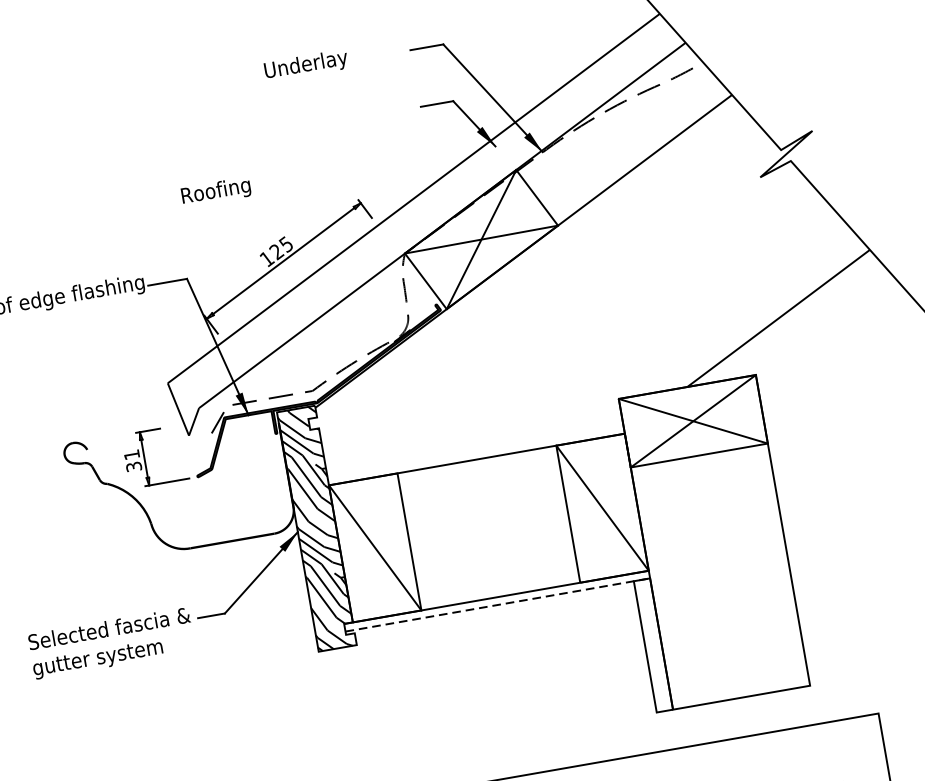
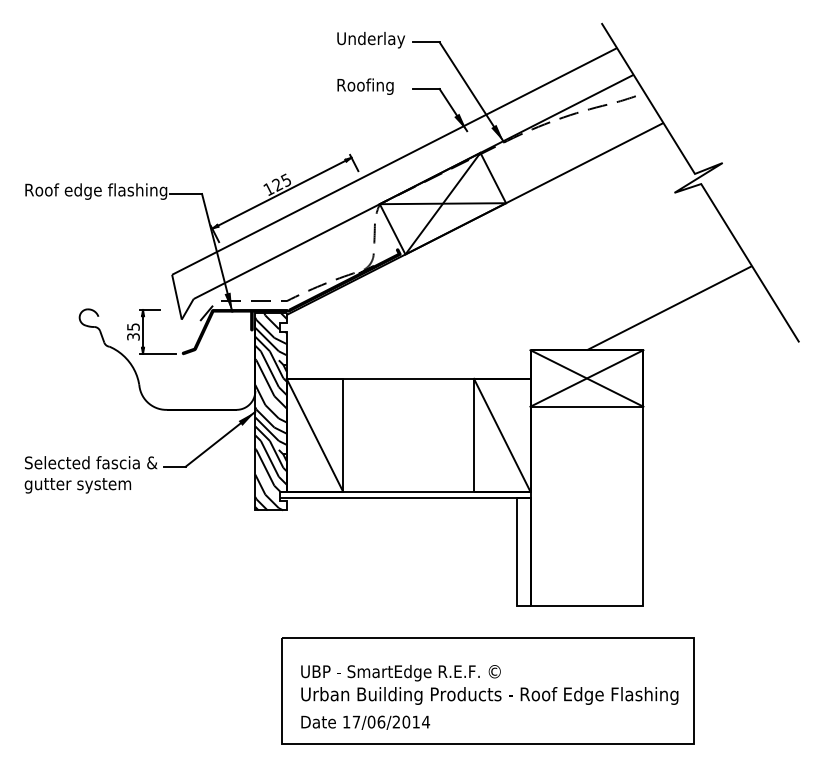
text: (305, 66) -> (370, 40), moved
text: (216, 191) -> (365, 86), moved
text: (131, 454) -> (133, 326), 31 -> 35
line: (498, 605) -> (405, 498), dashed -> solid

